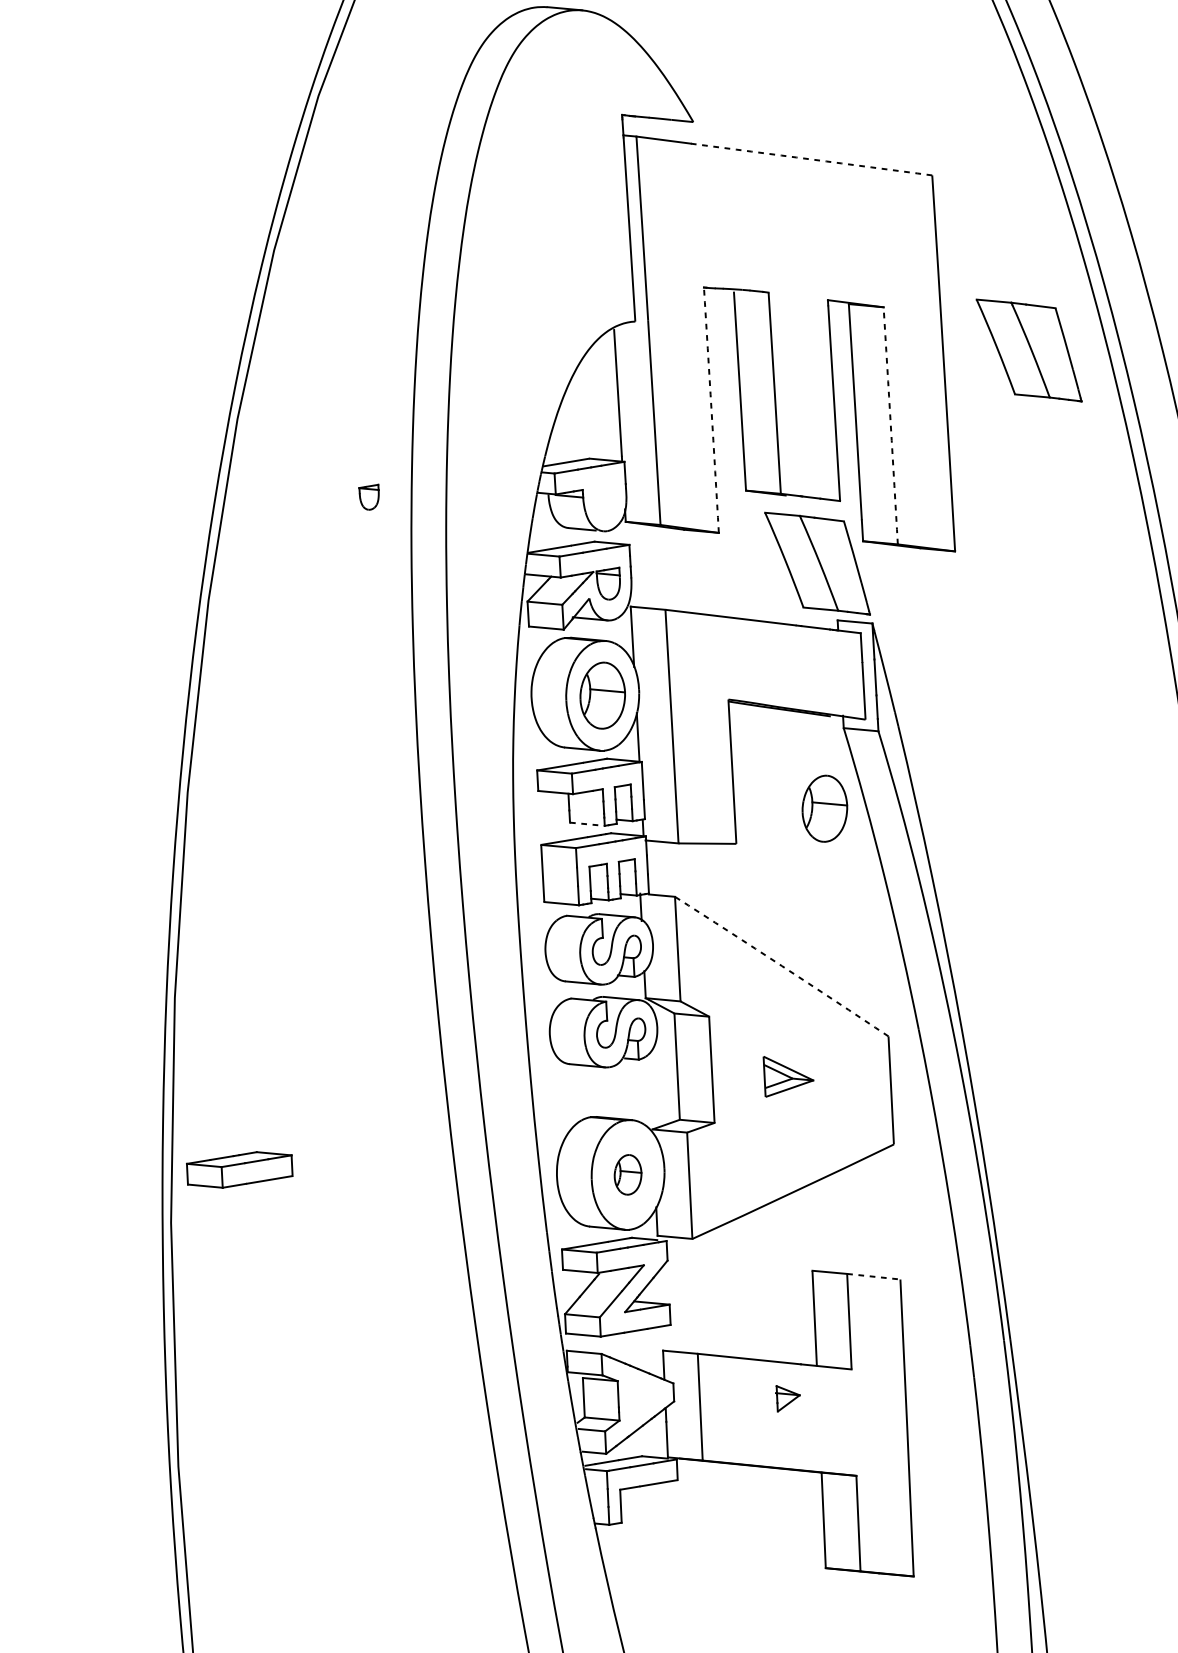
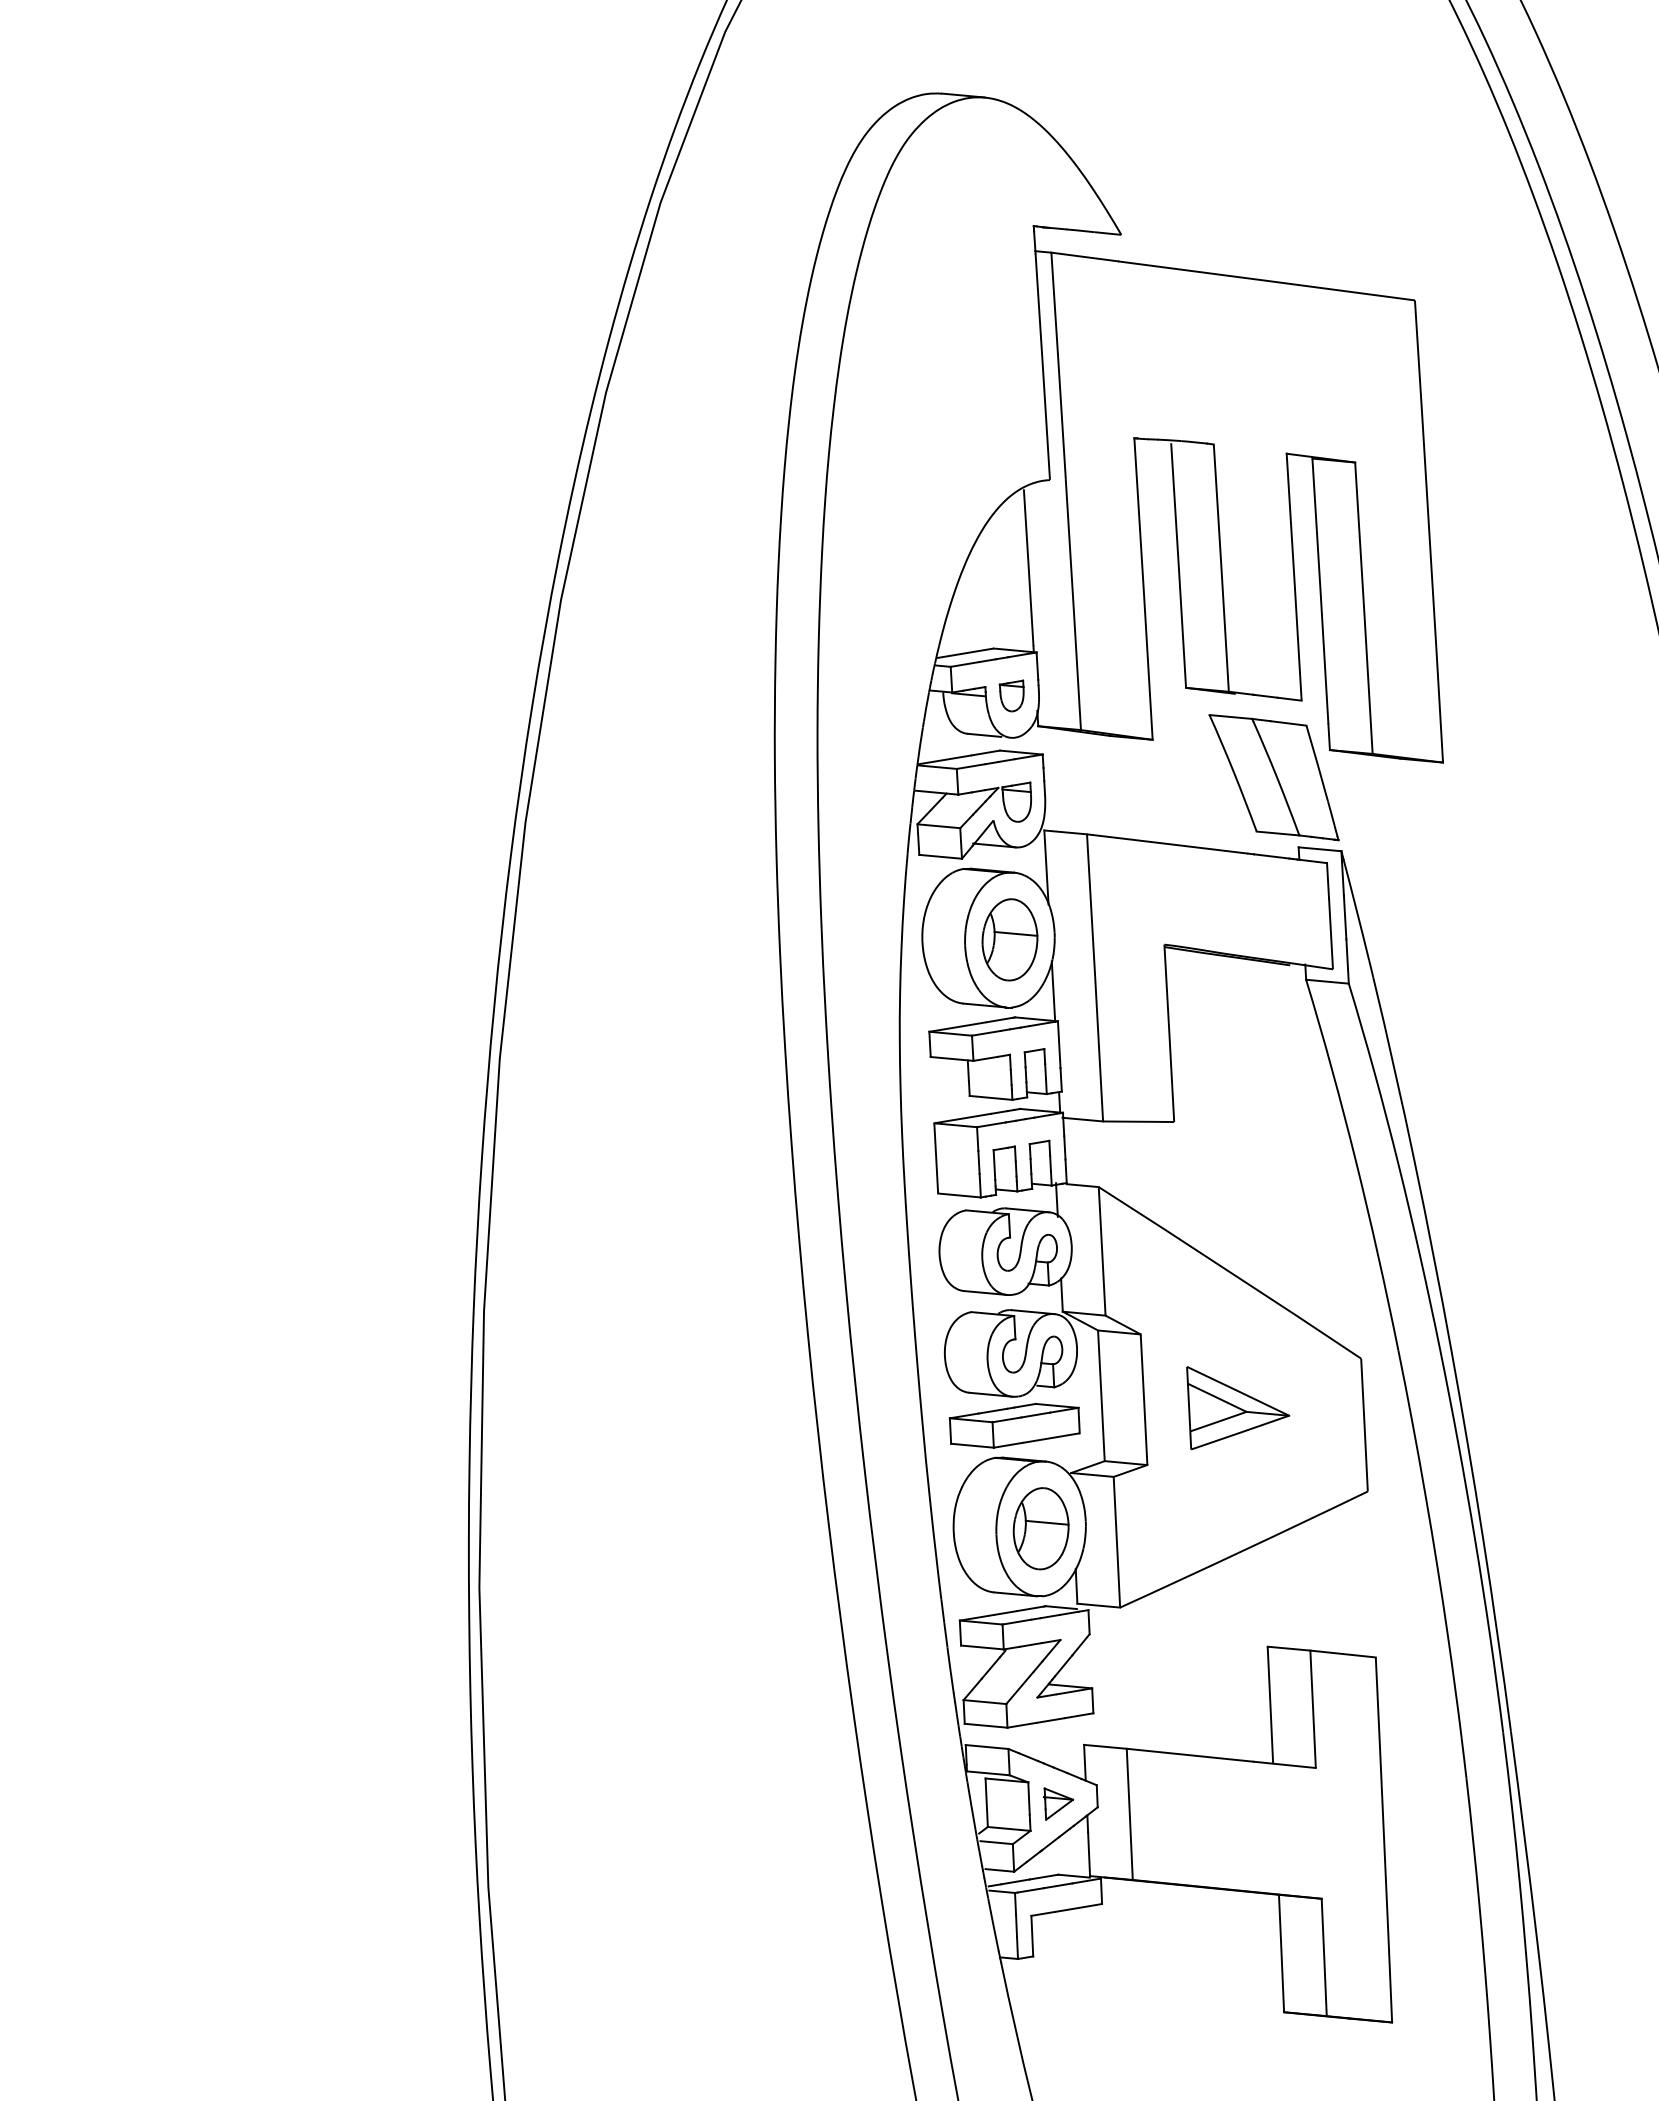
arc: (811, 159) -> (1266, 280), dashed -> solid
part: (1028, 350) -> (1533, 515), removed
arc: (711, 409) -> (1143, 588), dashed -> solid
arc: (891, 426) -> (1364, 608), dashed -> solid
part: (368, 496) -> (1011, 695), moved
part: (824, 808) -> (1282, 1078), removed
line: (587, 823) -> (991, 1097), dashed -> solid
arc: (782, 966) -> (1230, 1272), dashed -> solid
part: (788, 1076) -> (1238, 1408), size x1.67
part: (239, 1169) -> (1014, 1425), moved
part: (627, 1174) -> (1040, 1528), size x1.67
line: (874, 1277) -> (1343, 1654), dashed -> solid
part: (787, 1398) -> (1058, 1803), moved

